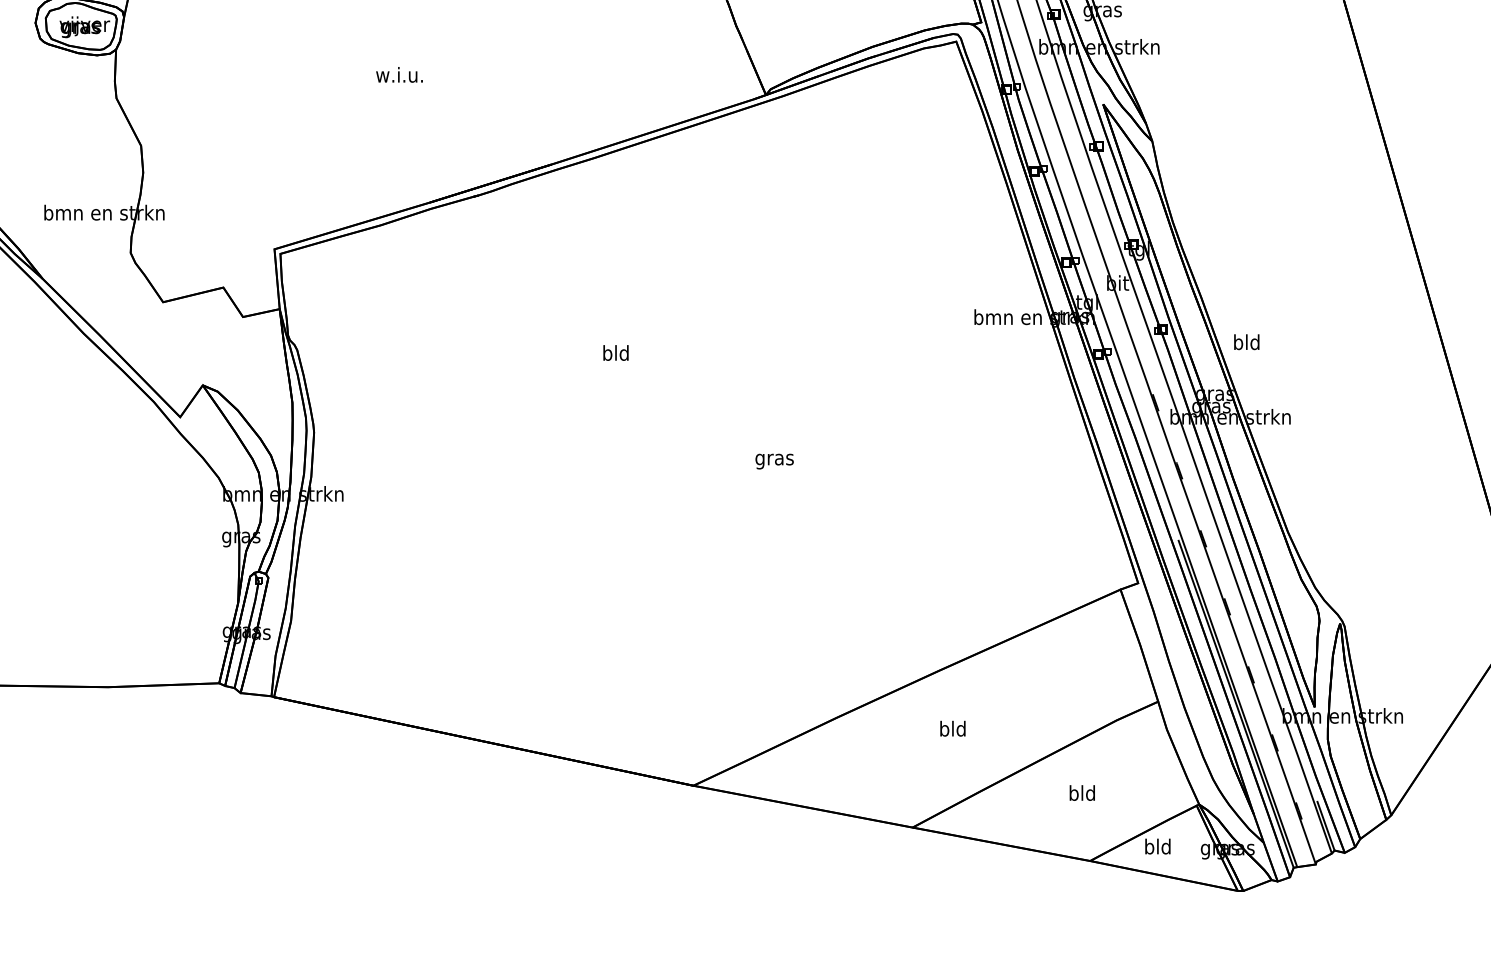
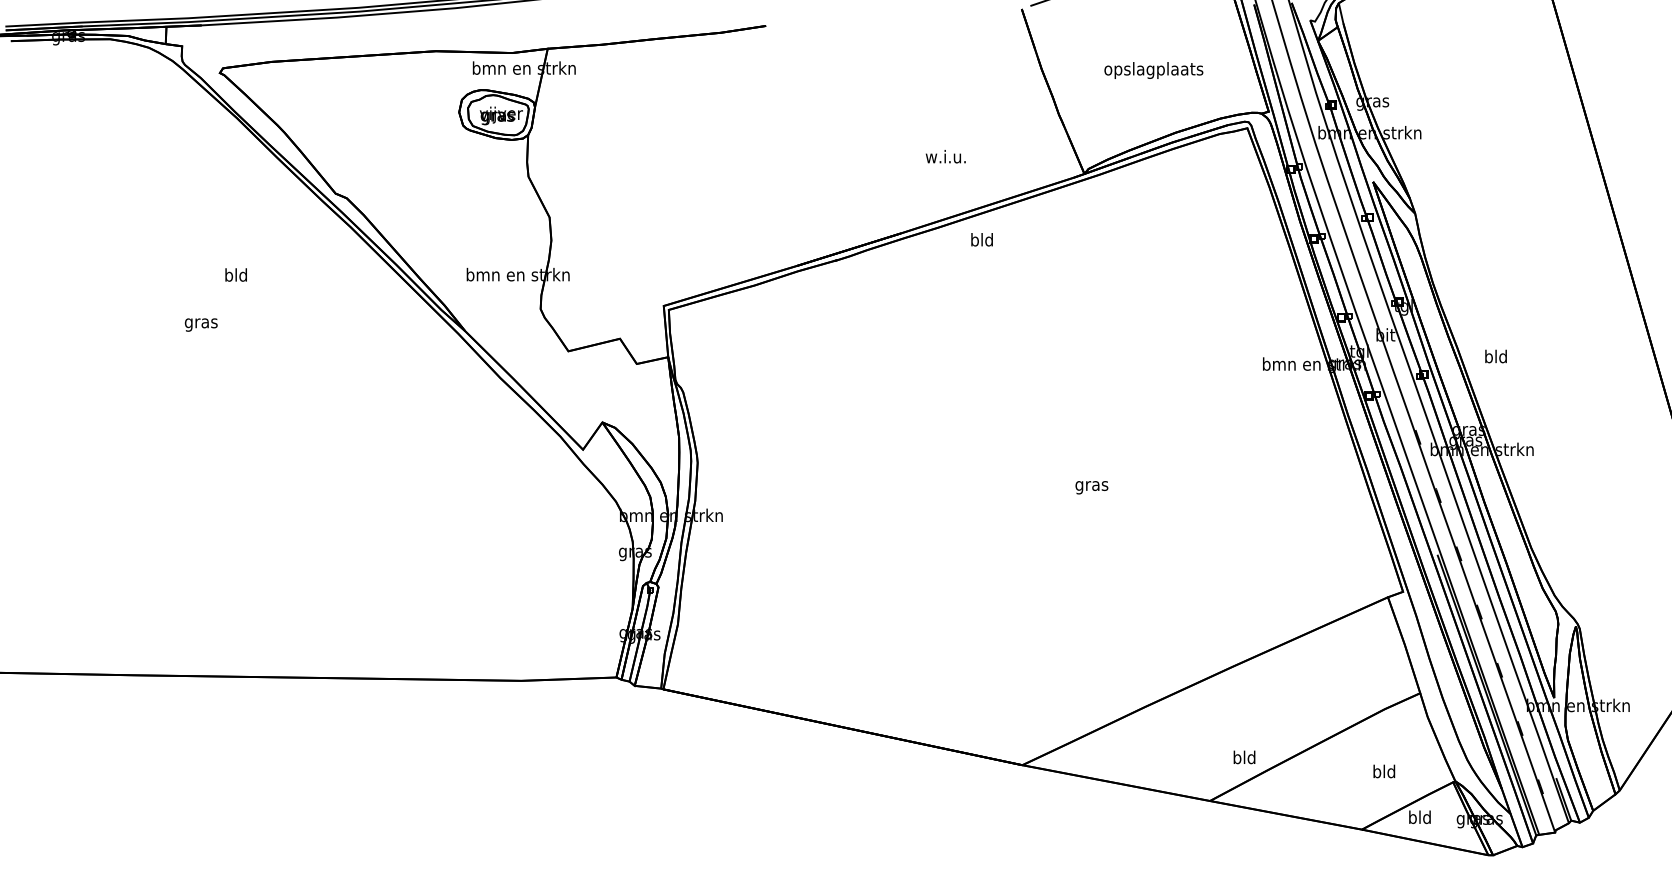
text: (399, 74) -> (945, 156), moved
text: (1246, 342) -> (1495, 356), moved
text: (615, 352) -> (981, 239), moved
text: (952, 728) -> (1244, 757), moved
text: (1082, 793) -> (1384, 771), moved

